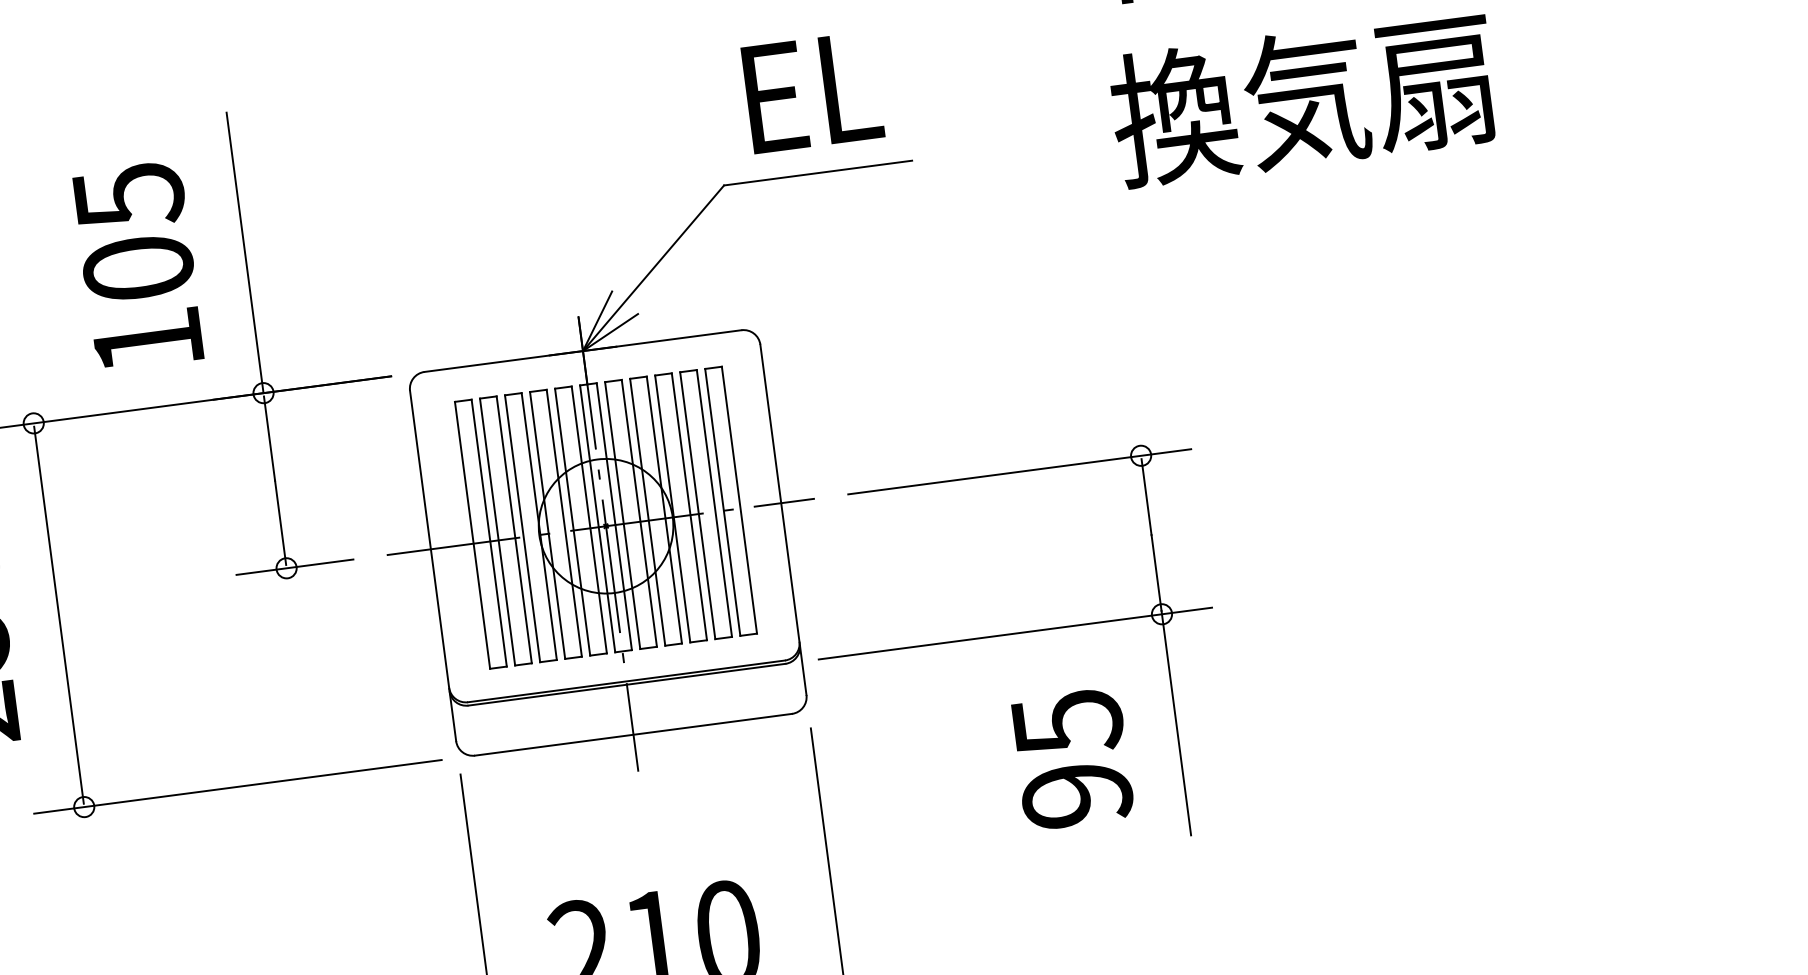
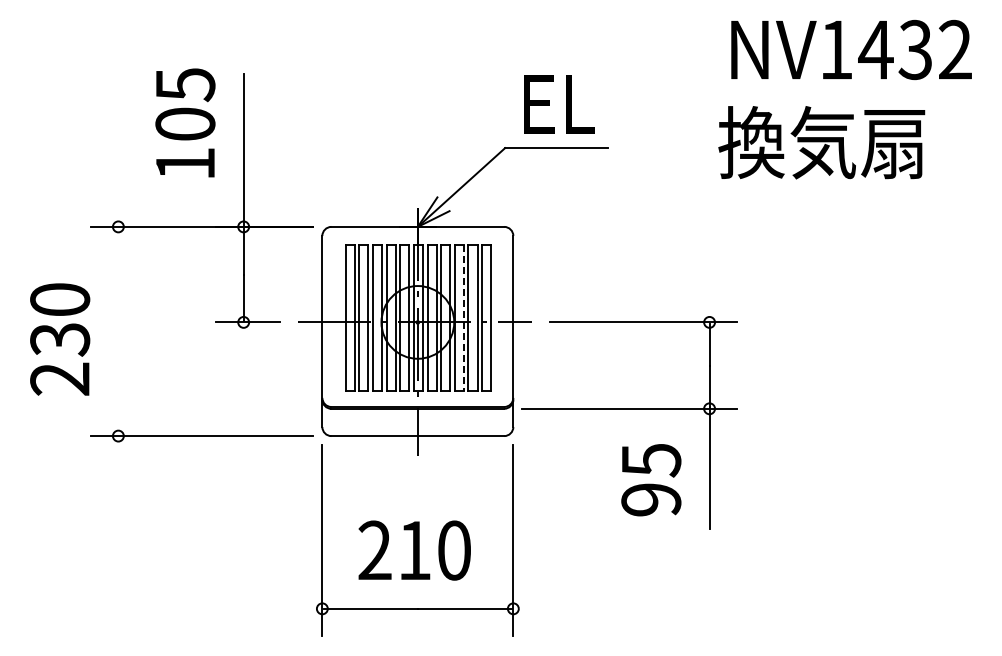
text: (138, 265) -> (185, 122), moved
line: (688, 506) -> (463, 317), solid -> dashed
line: (59, 615) -> (118, 331), removed

